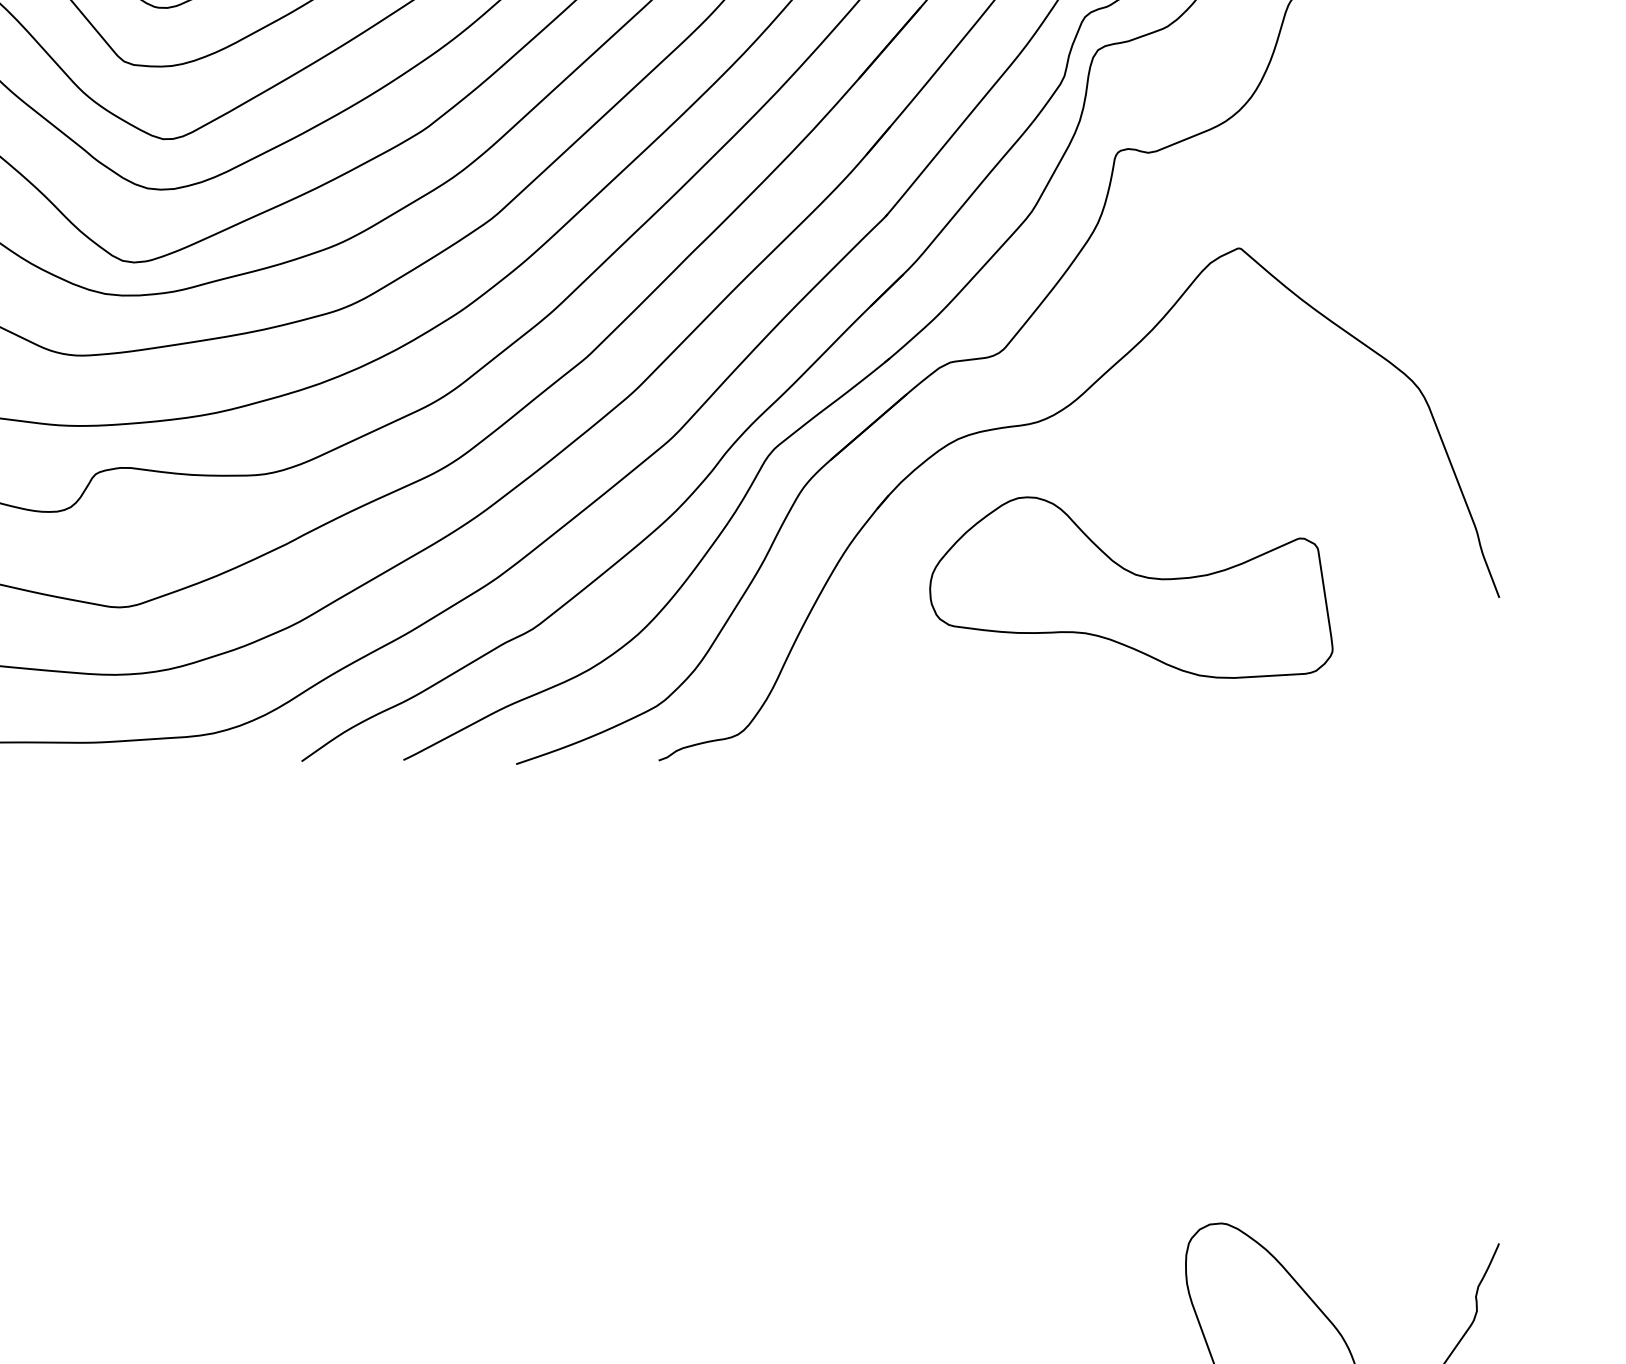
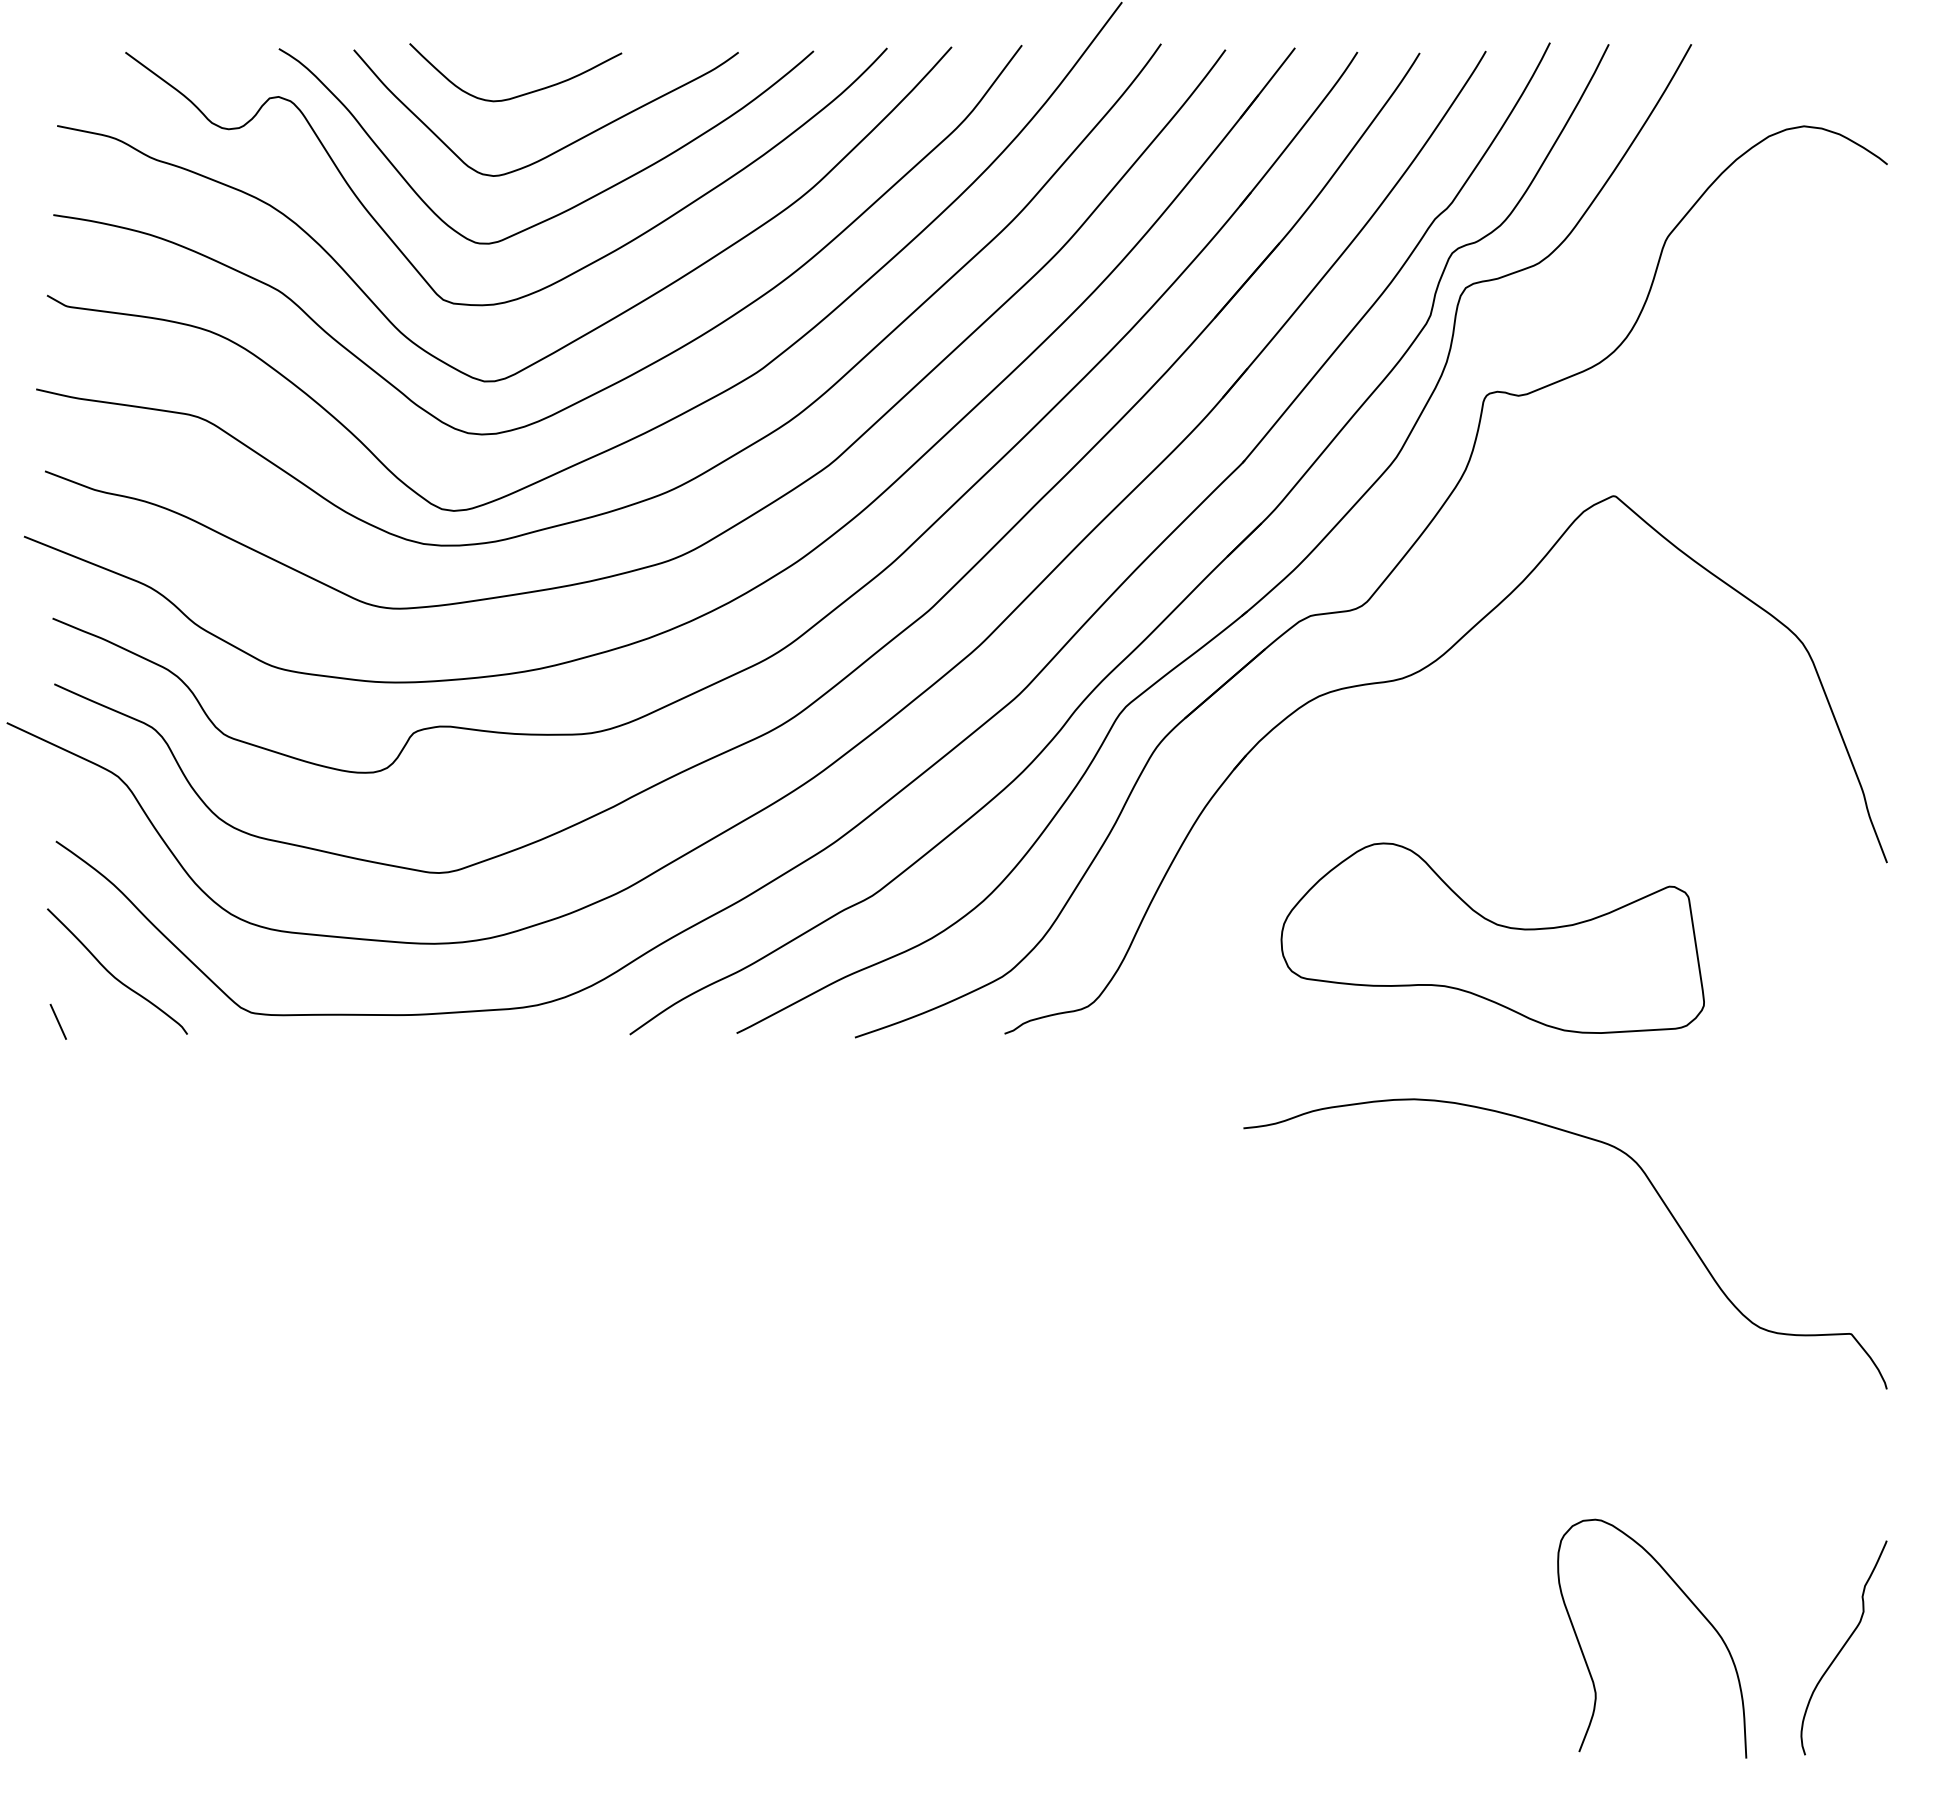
part: (1131, 586) -> (1492, 937), moved
curve: (1275, 906) -> (1652, 1187), added

